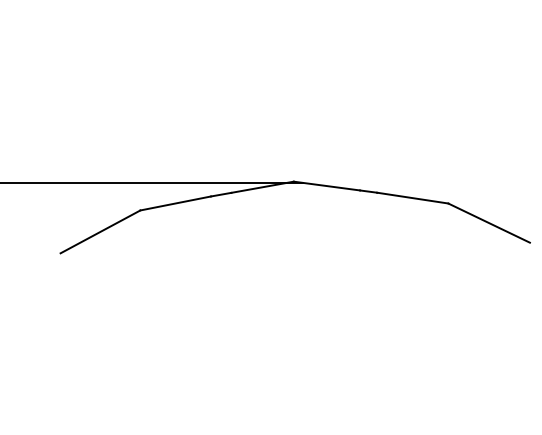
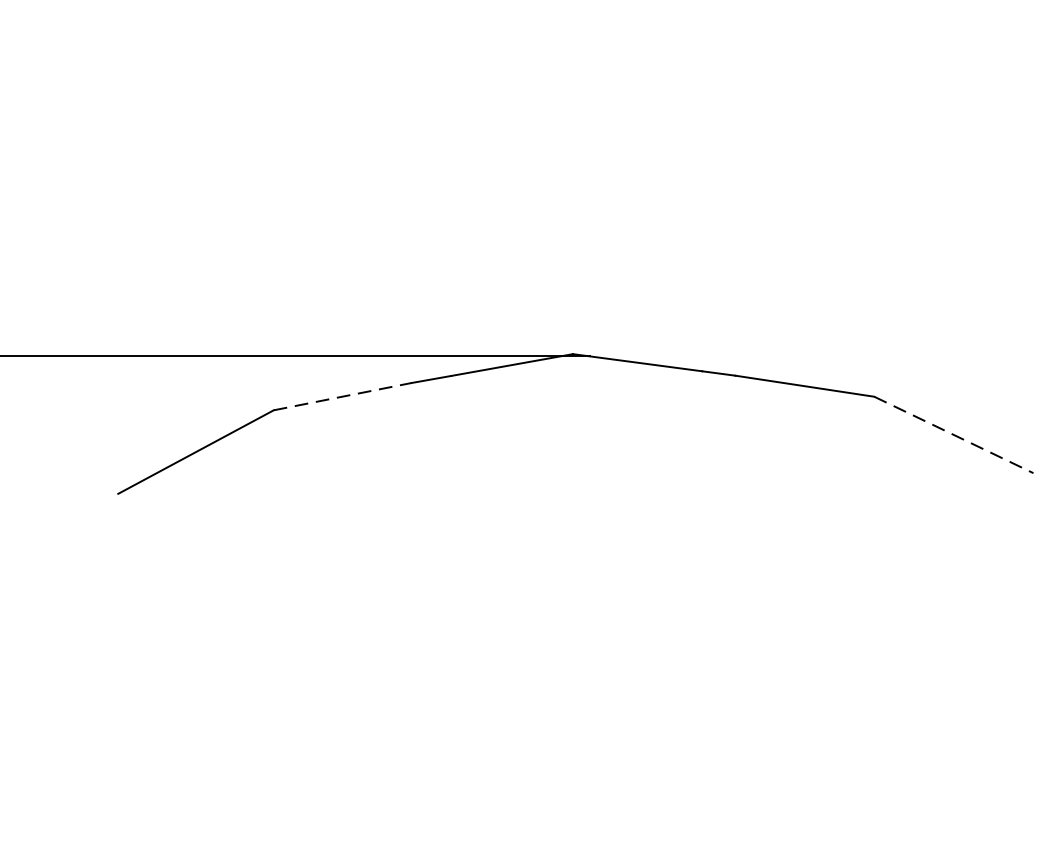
line: (176, 203) -> (344, 396), solid -> dashed
line: (489, 223) -> (954, 435), solid -> dashed

